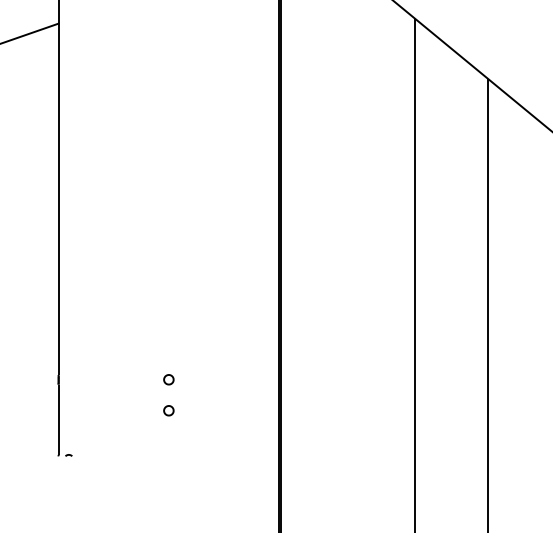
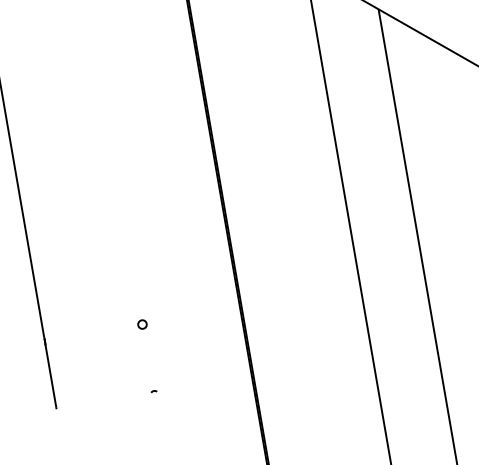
part: (168, 410) -> (146, 351), removed
curve: (68, 455) -> (153, 391), moved

